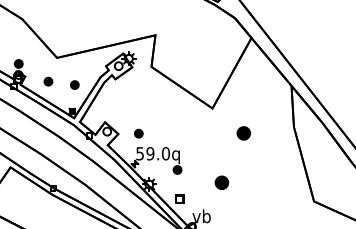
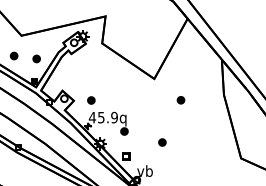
part: (243, 133) -> (180, 100), size x0.62
text: (152, 153) -> (103, 117), 59.0q -> 45.9q
part: (221, 182) -> (162, 142), size x0.62

